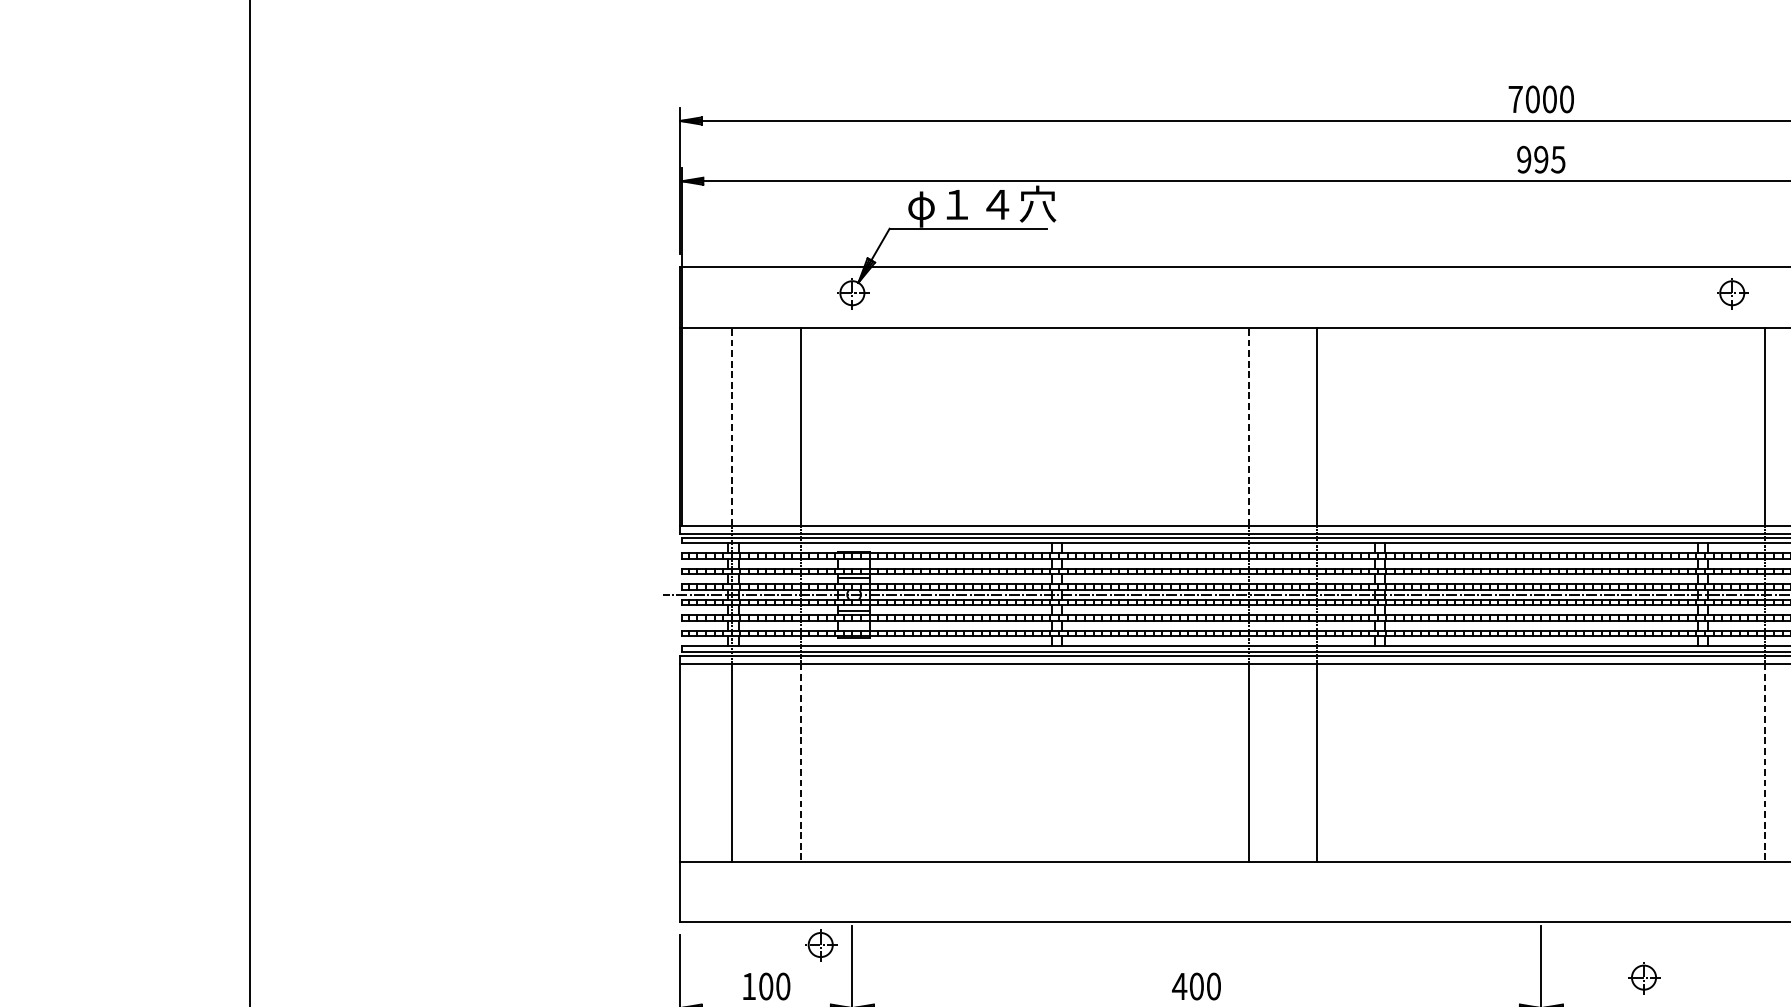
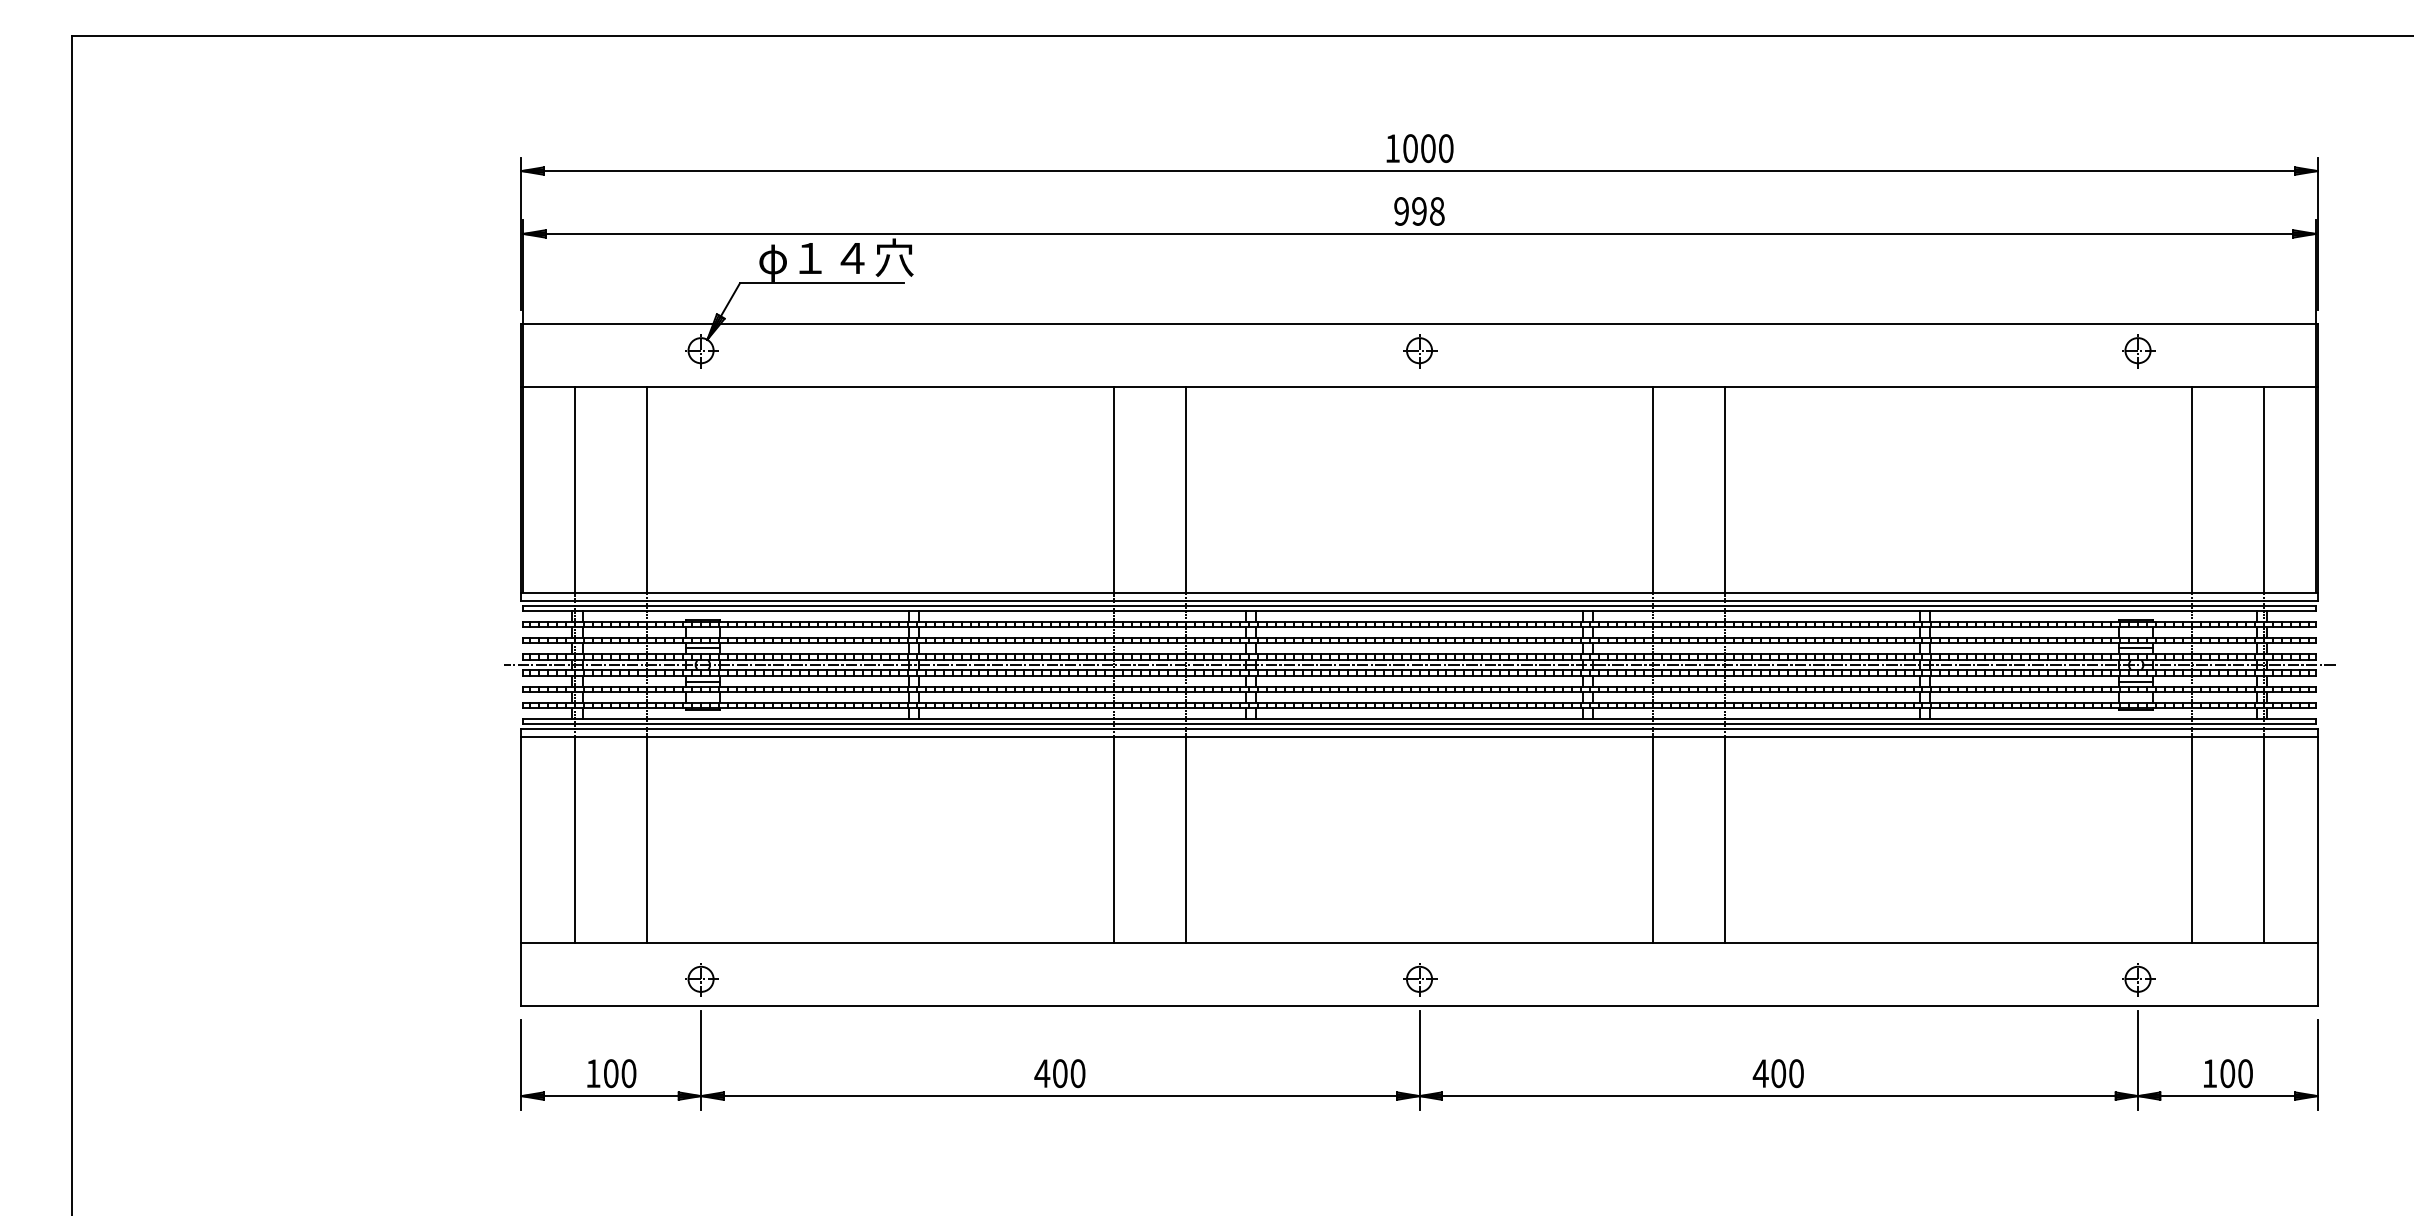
text: (1515, 99) -> (1392, 148), 7000 -> 1000
text: (1557, 159) -> (1436, 211), 995 -> 998
part: (1733, 294) -> (1420, 351), moved
line: (731, 426) -> (575, 489), dashed -> solid
line: (1248, 426) -> (1114, 489), dashed -> solid
line: (801, 762) -> (647, 840), dashed -> solid
line: (1765, 762) -> (1653, 840), dashed -> solid
part: (821, 945) -> (701, 979), moved
part: (1644, 977) -> (1420, 979), moved

